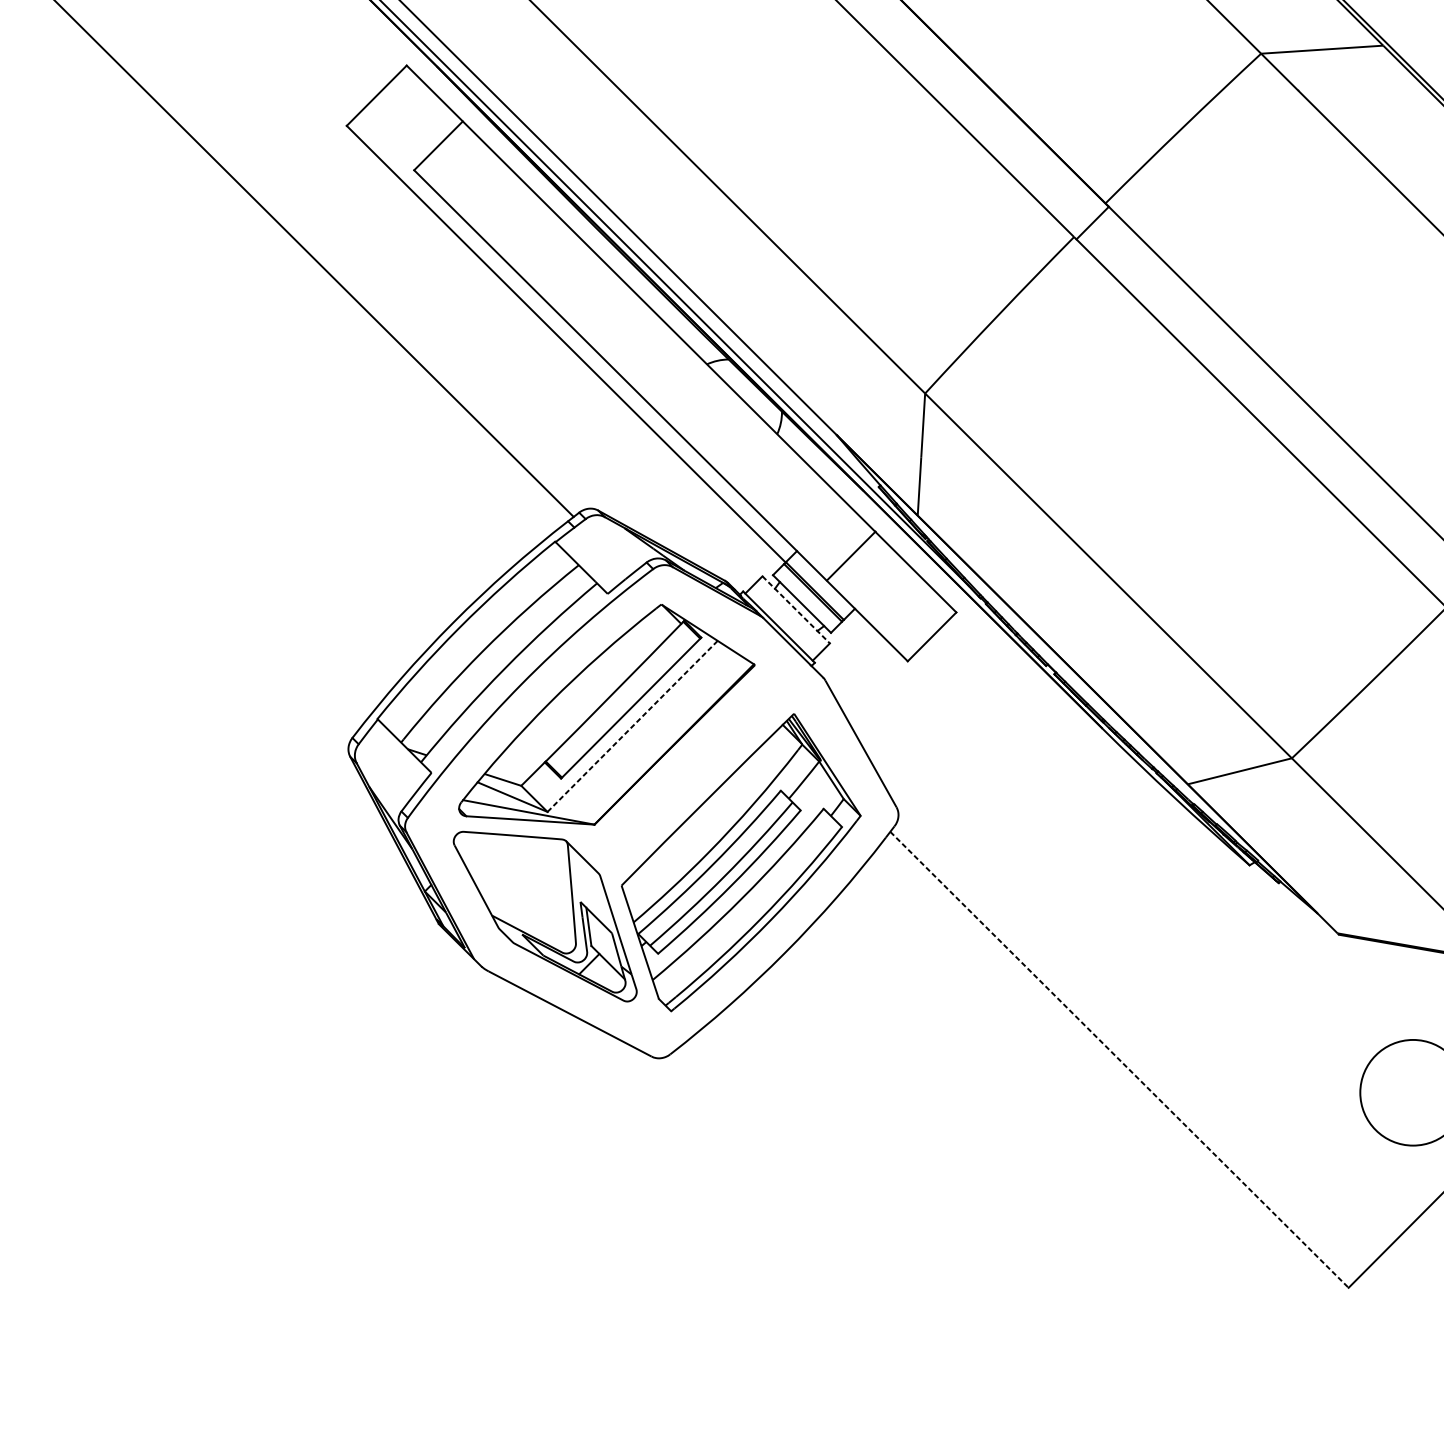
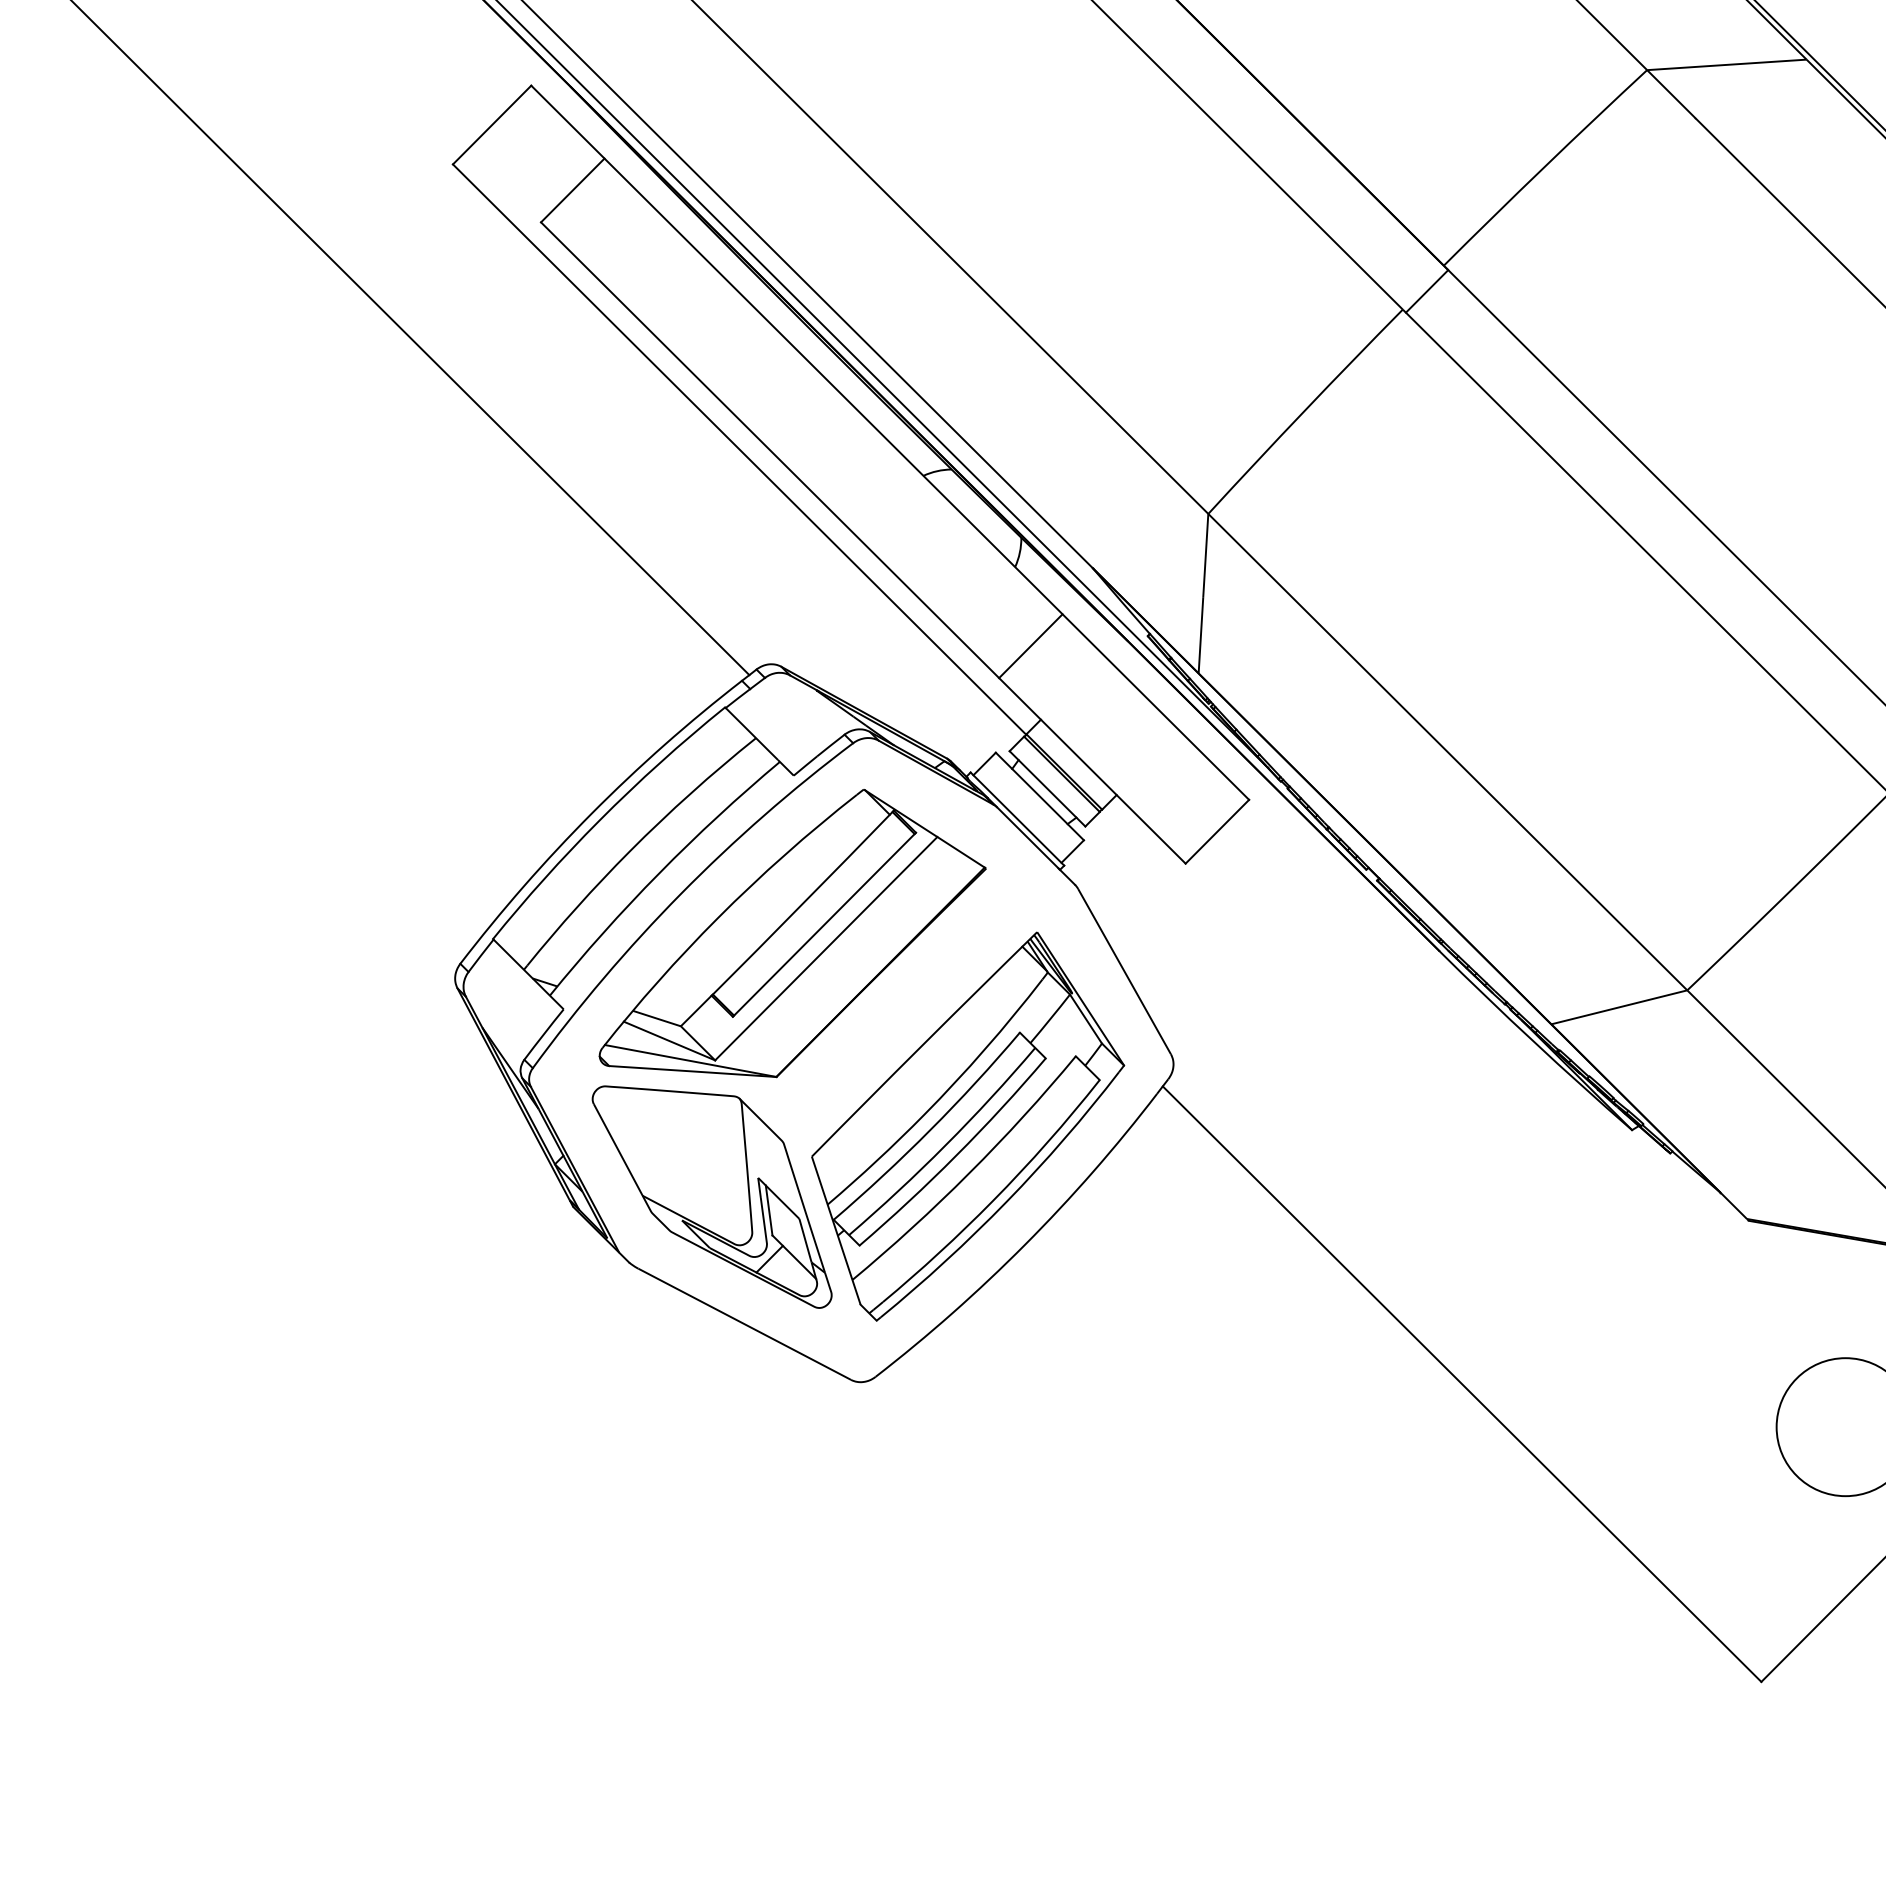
line: (851, 556) -> (1030, 646), moved
line: (796, 609) -> (1040, 796), dashed -> solid
line: (632, 726) -> (826, 948), dashed -> solid
line: (1119, 1060) -> (1462, 1384), dashed -> solid

